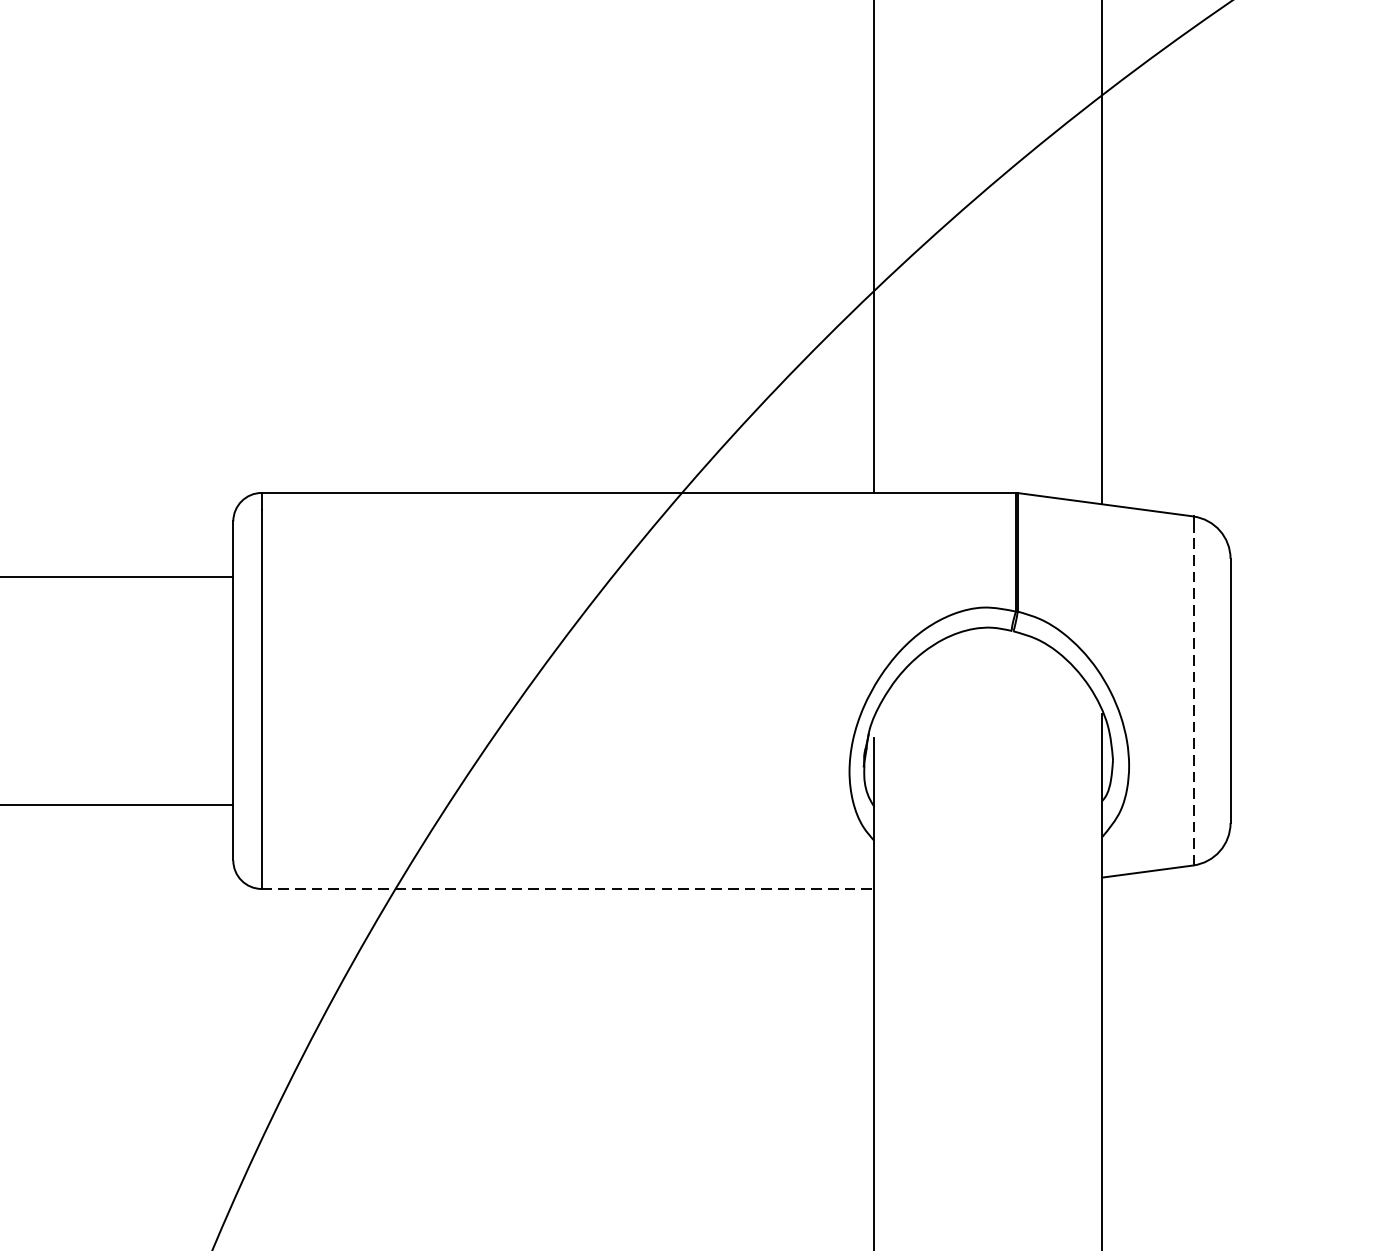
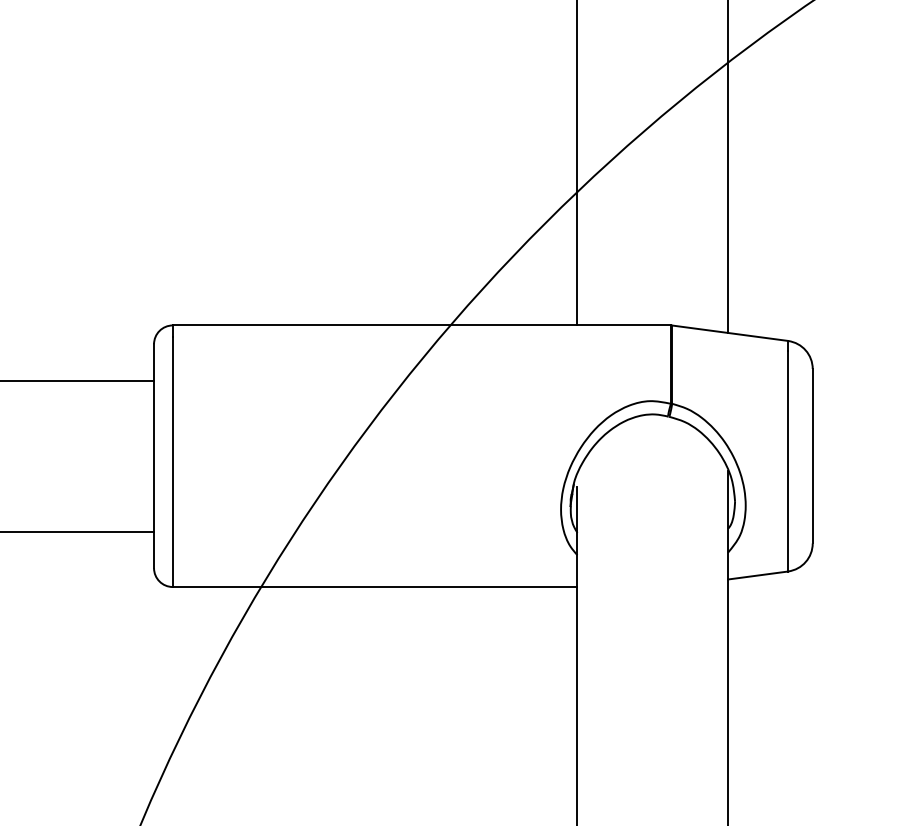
line: (1193, 697) -> (788, 460), dashed -> solid
line: (568, 889) -> (375, 587), dashed -> solid

